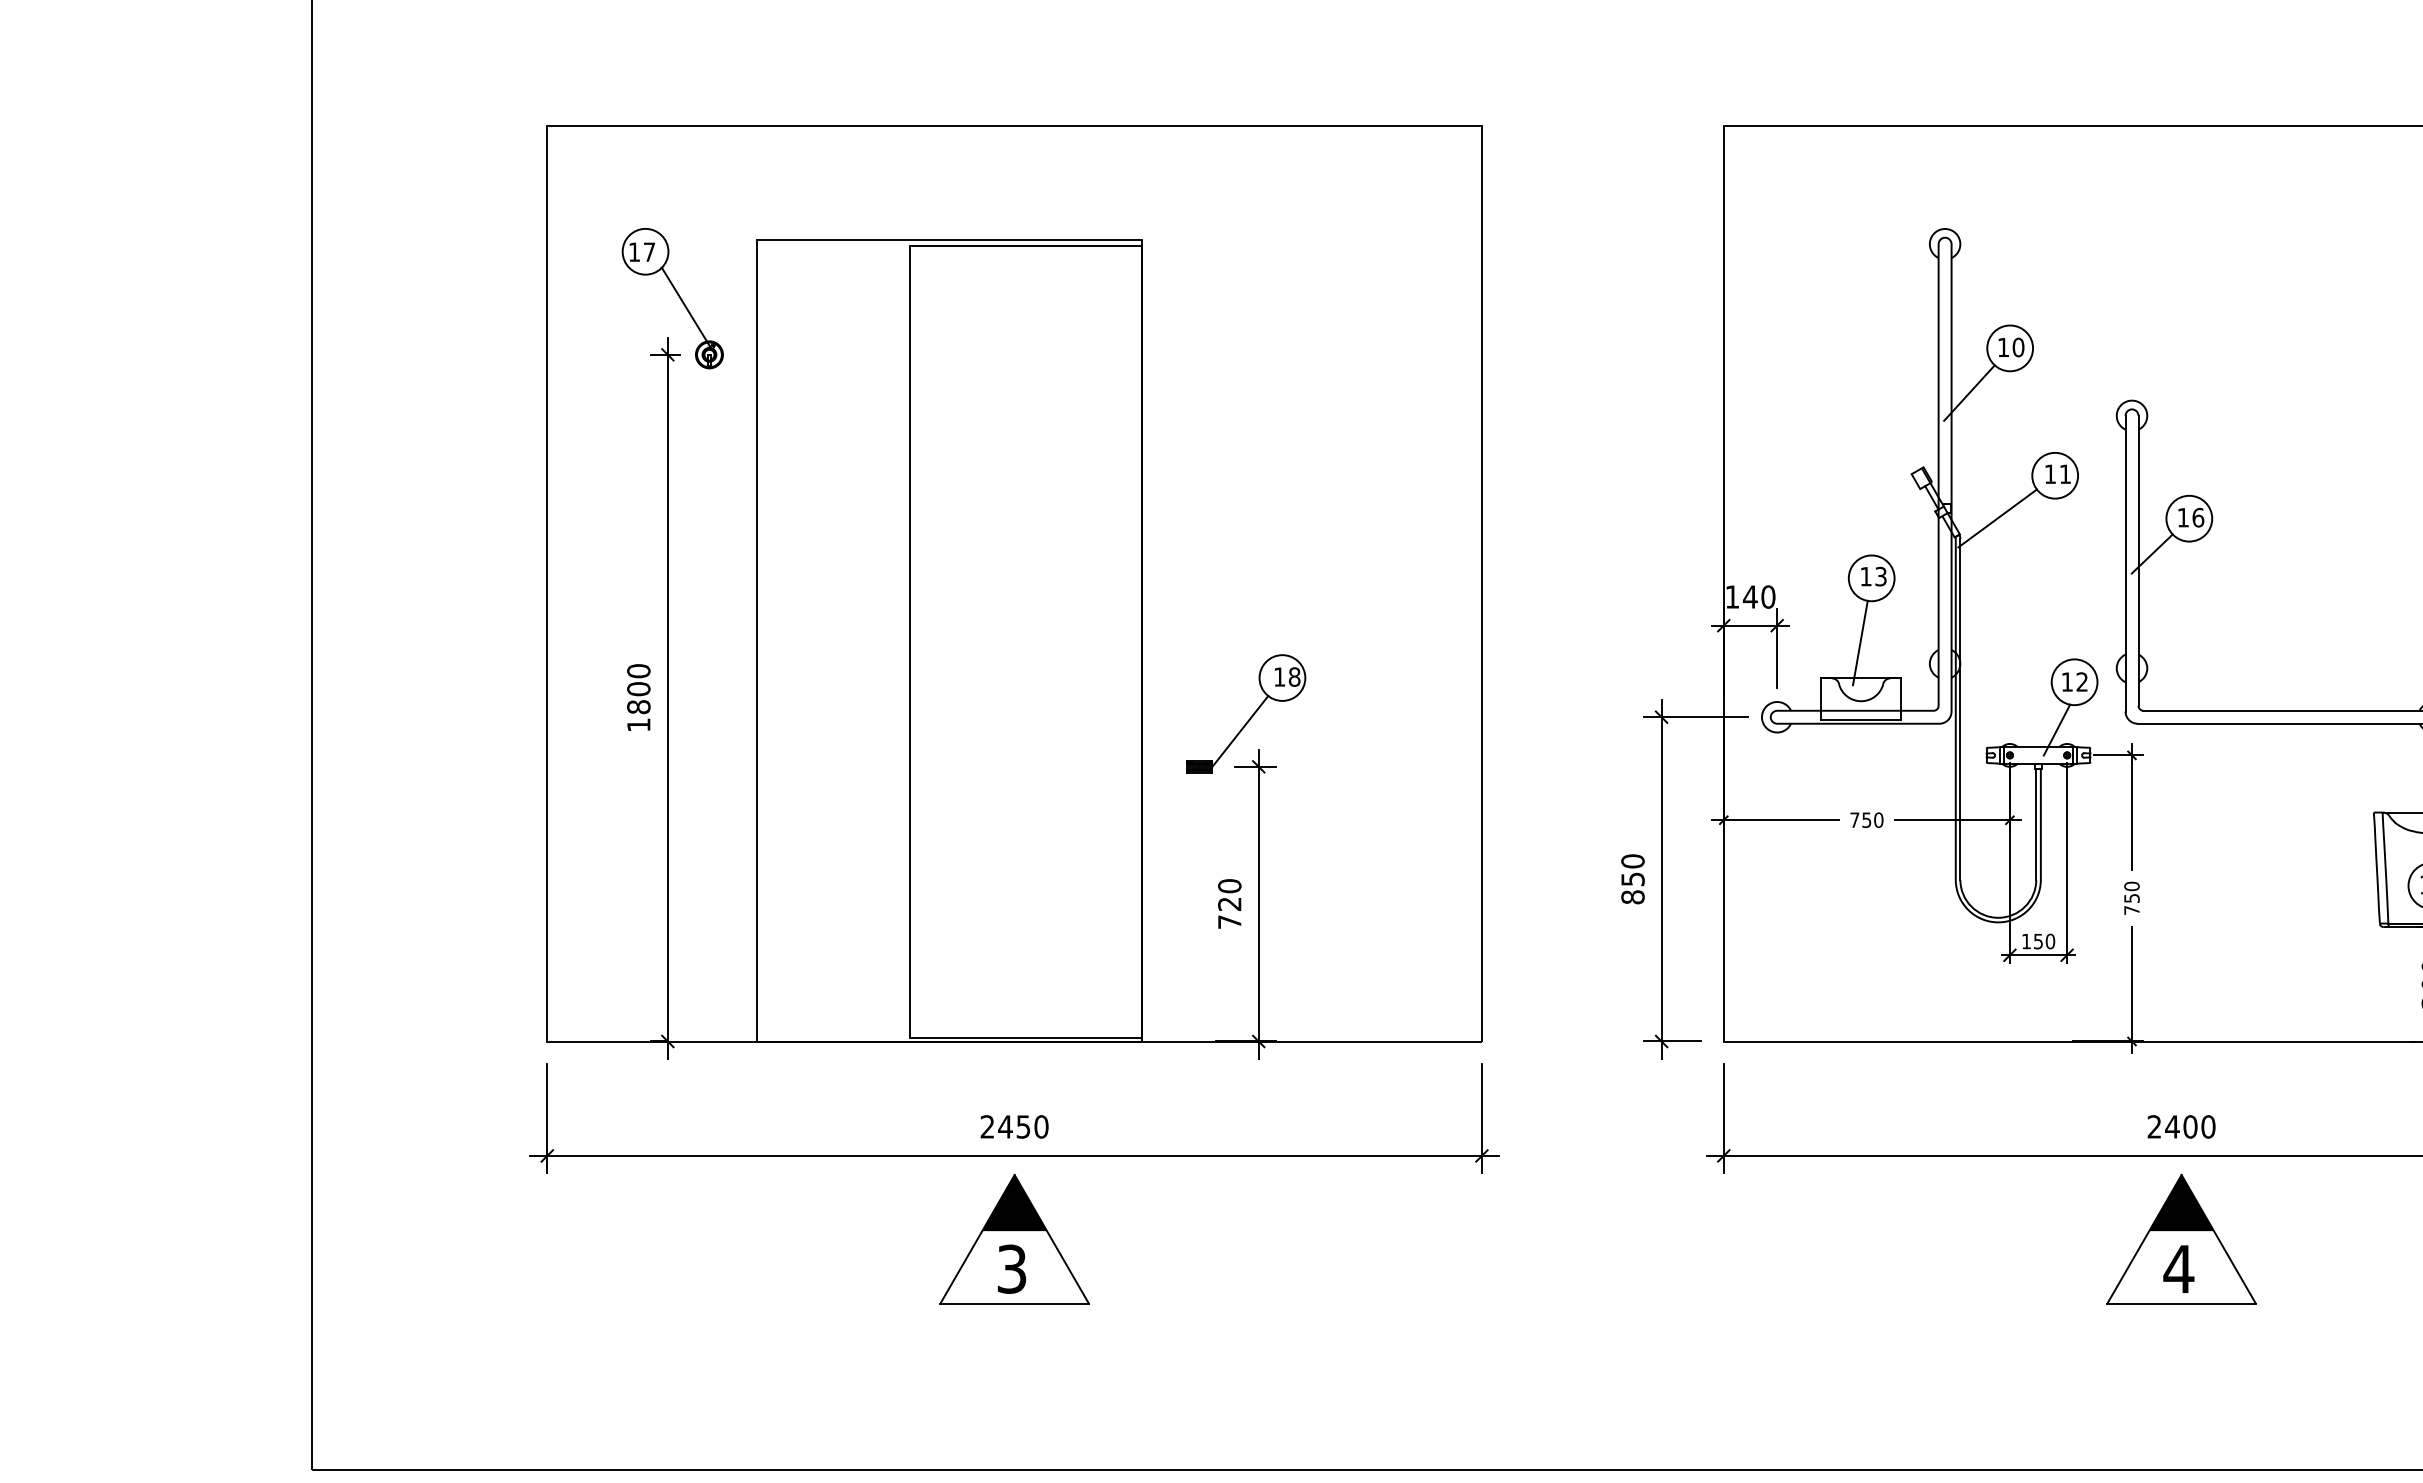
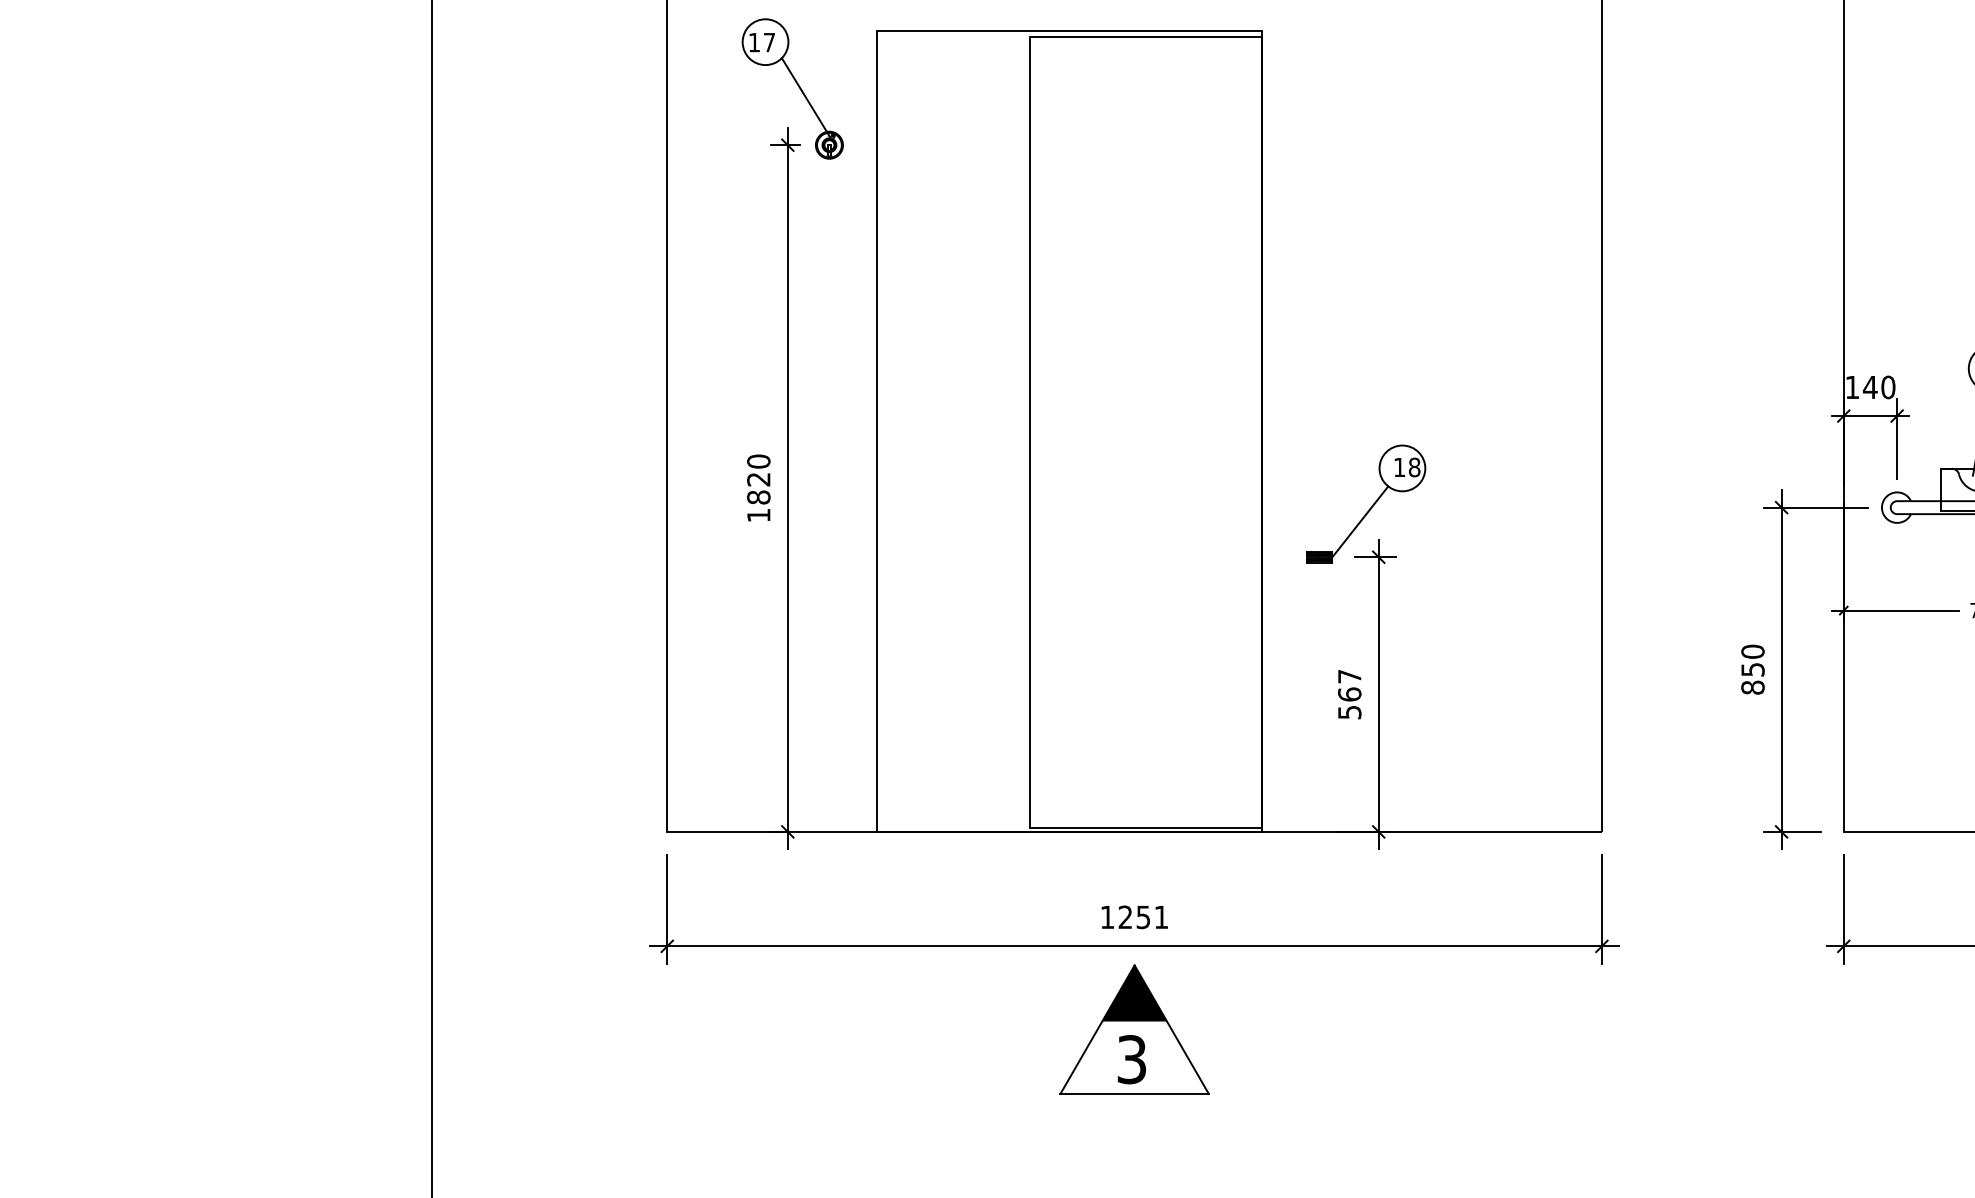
text: (638, 689) -> (758, 479), 1800 -> 1820
text: (1229, 903) -> (1349, 693), 720 -> 567
text: (1014, 1126) -> (1134, 916), 2450 -> 1251

